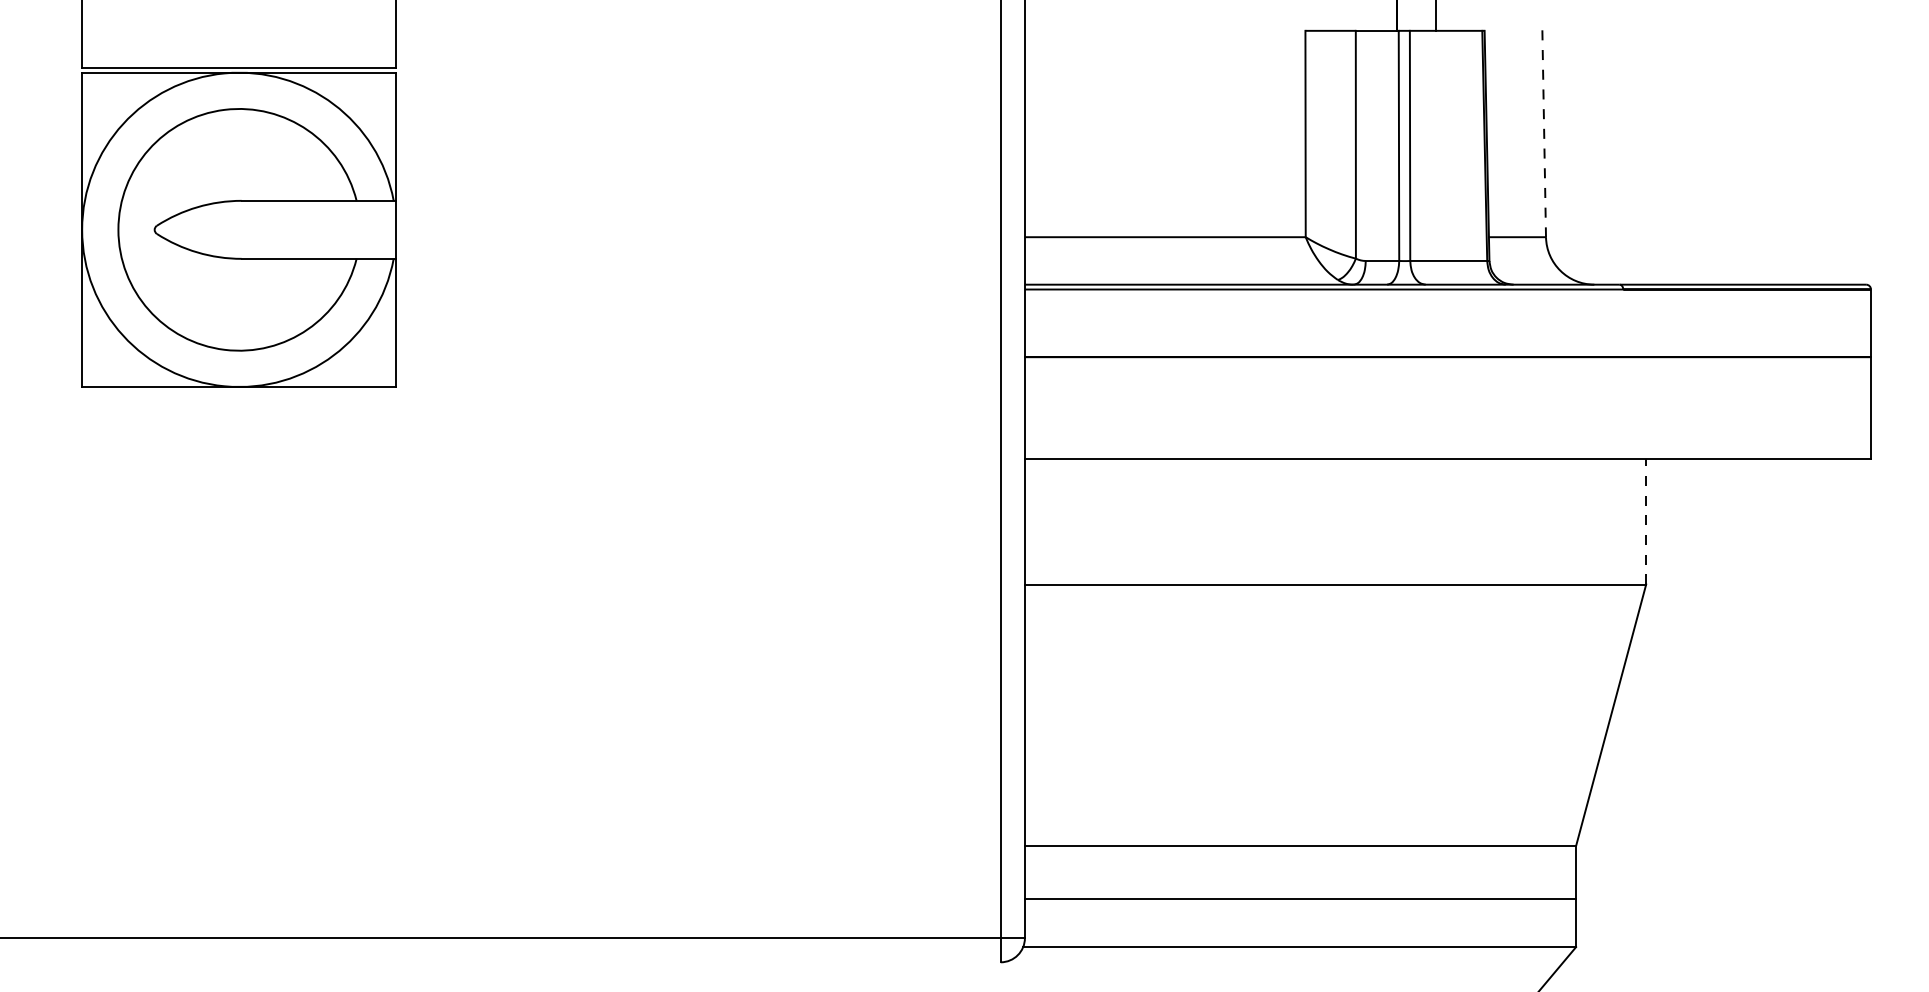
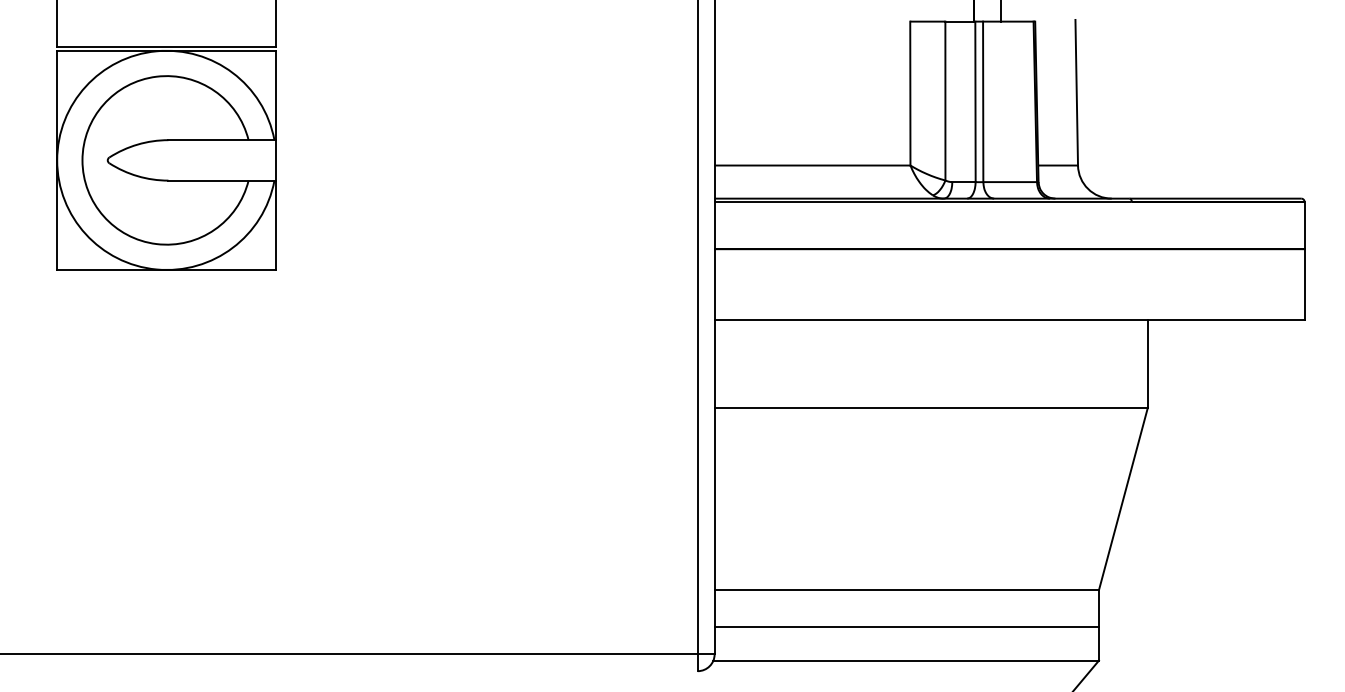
line: (1543, 132) -> (1076, 92), dashed -> solid
line: (1645, 521) -> (1147, 363), dashed -> solid

